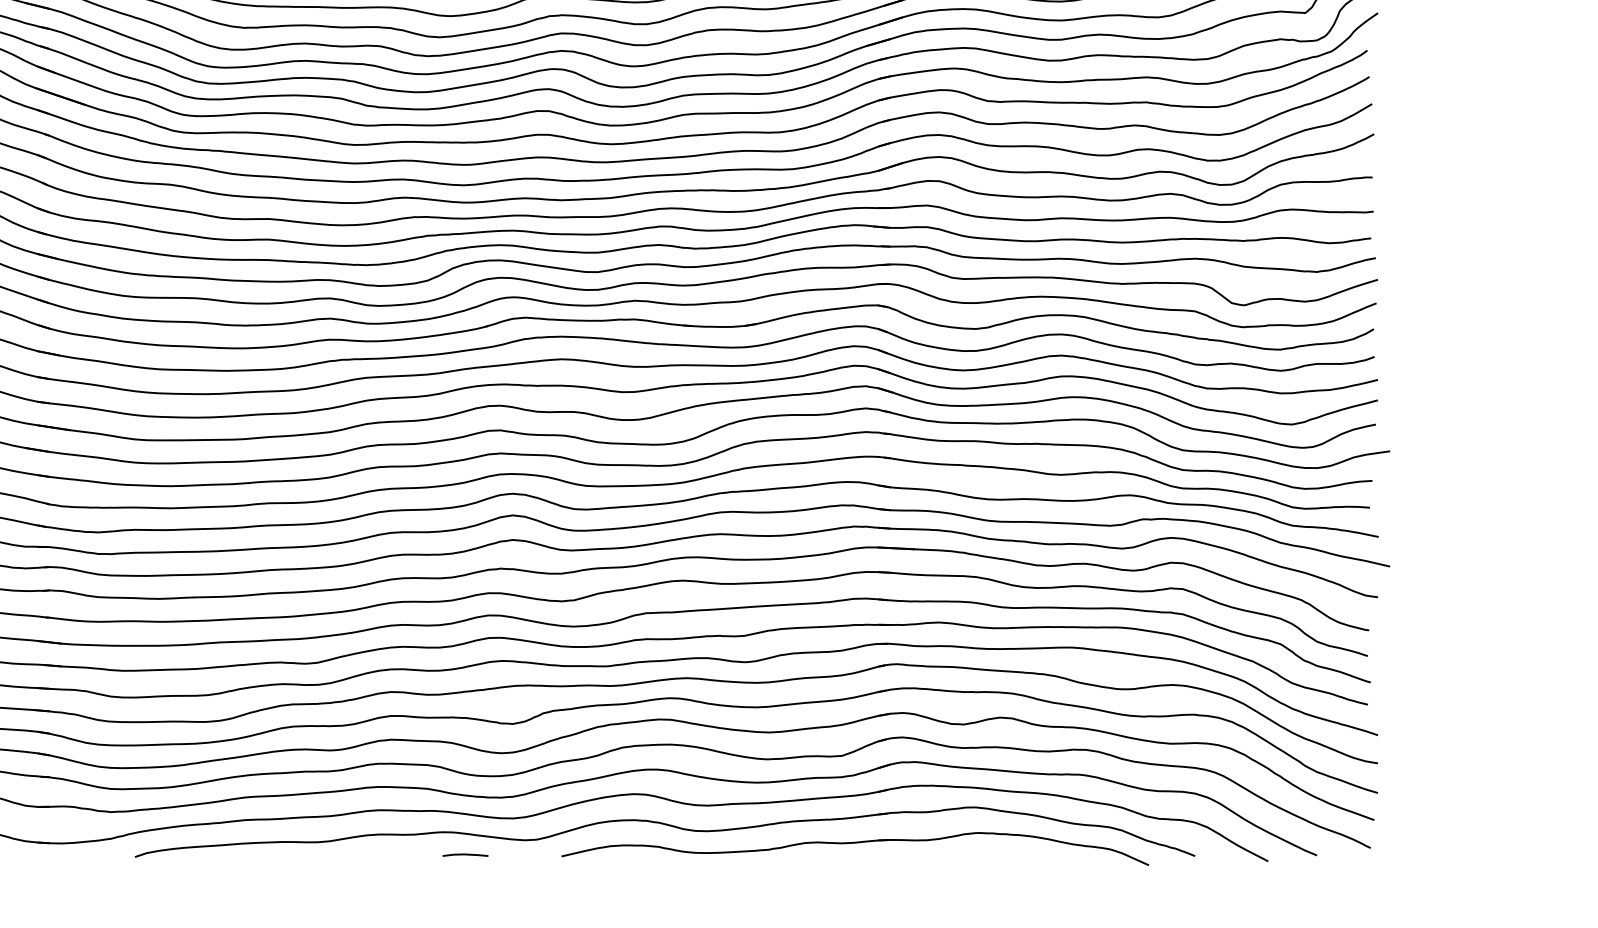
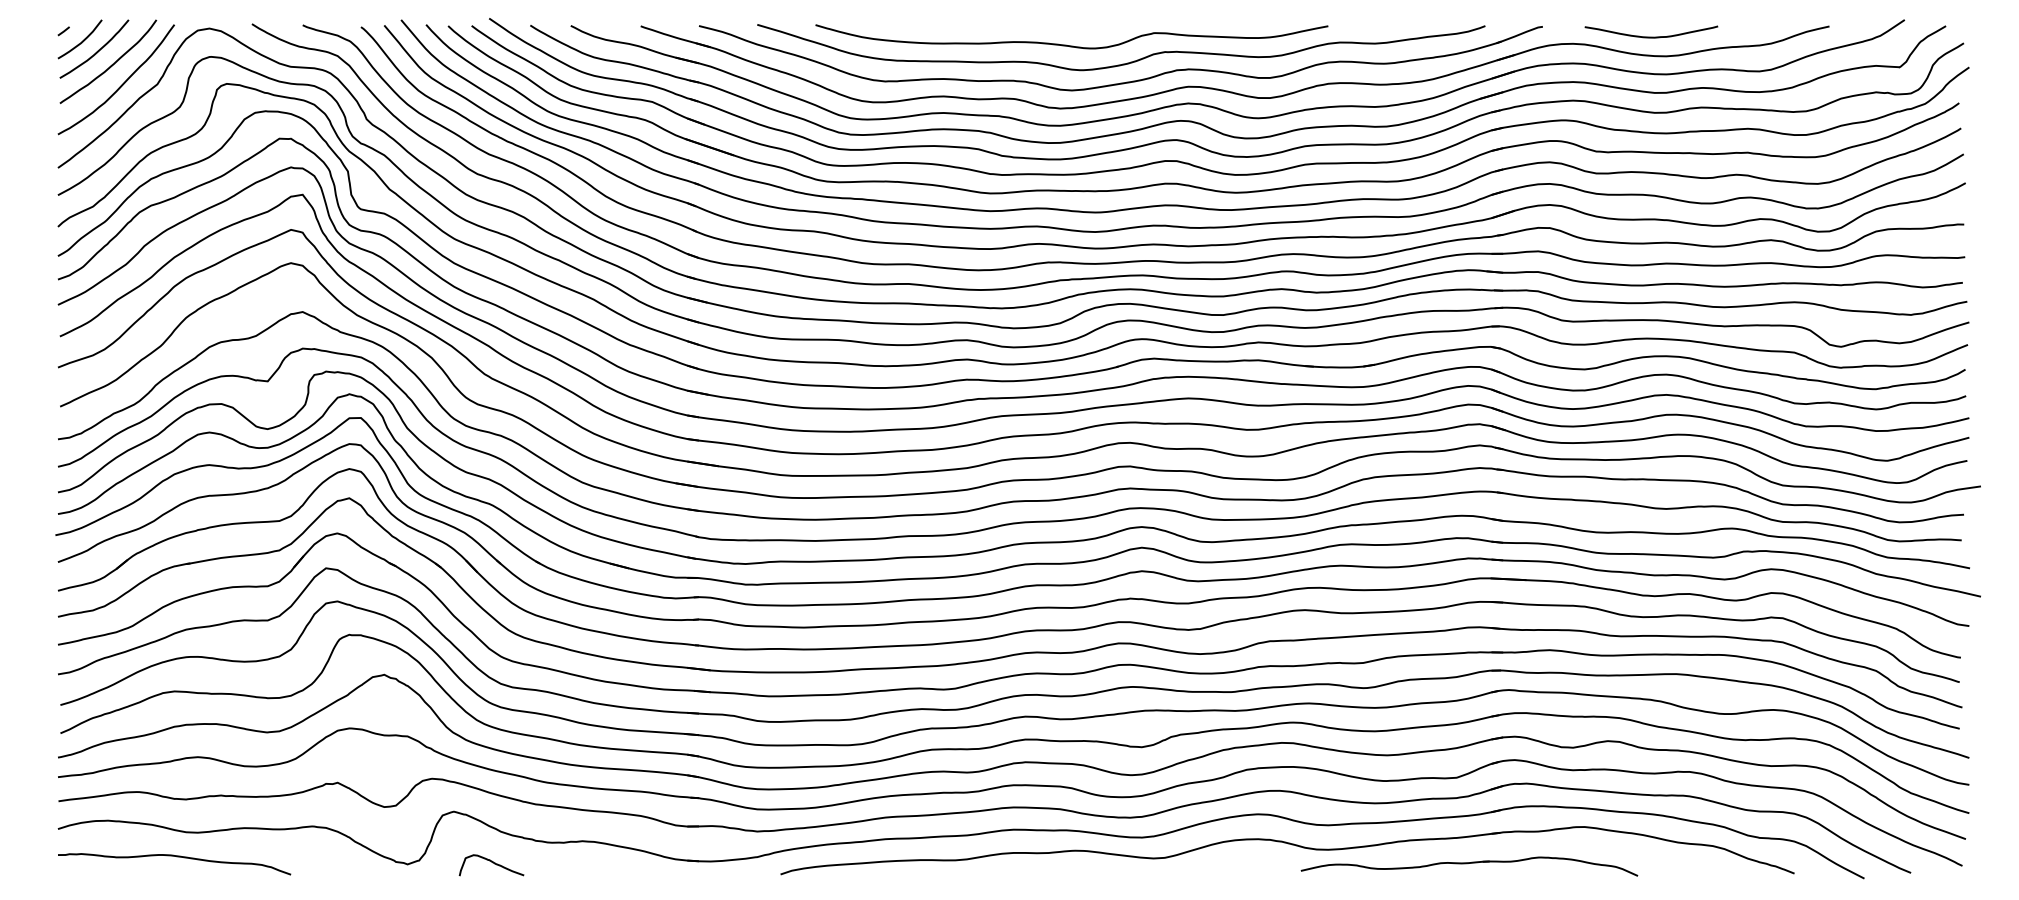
part: (855, 848) -> (1469, 866), size x0.6
line: (465, 854) -> (1096, 872), removed

